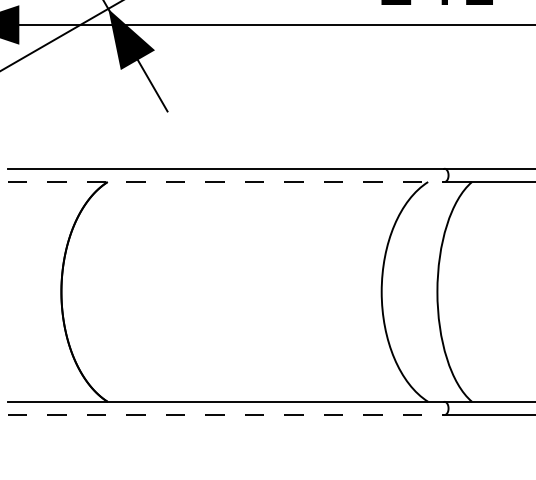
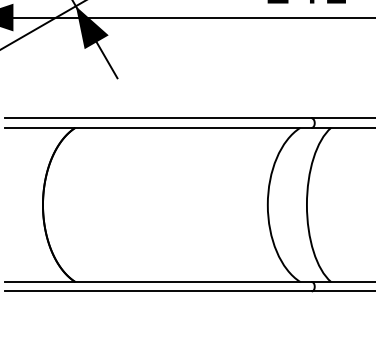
line: (226, 182) -> (158, 128), dashed -> solid
line: (226, 415) -> (158, 291), dashed -> solid

